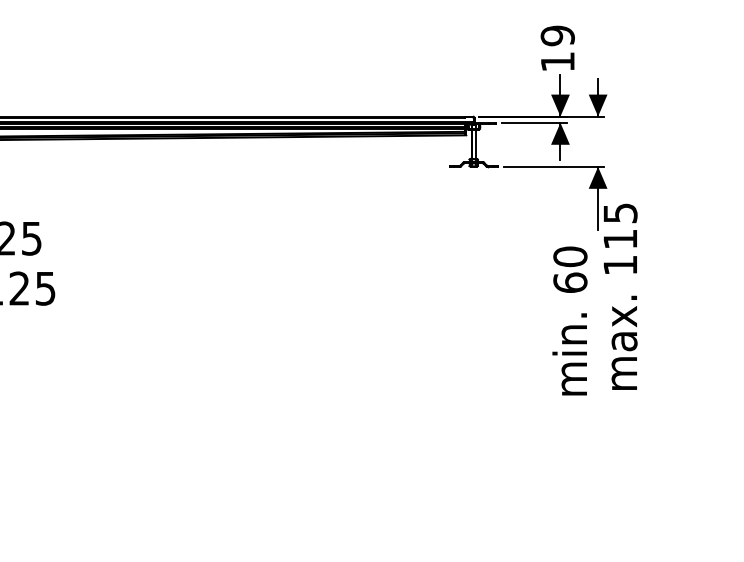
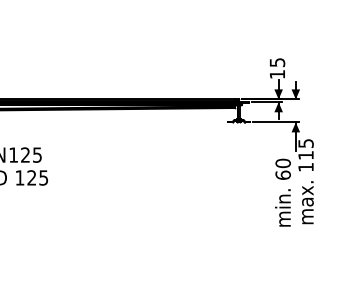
text: (555, 35) -> (276, 62), 19 -> 15

